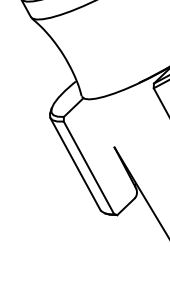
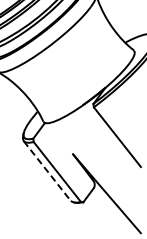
line: (75, 164) -> (47, 171), solid -> dashed

